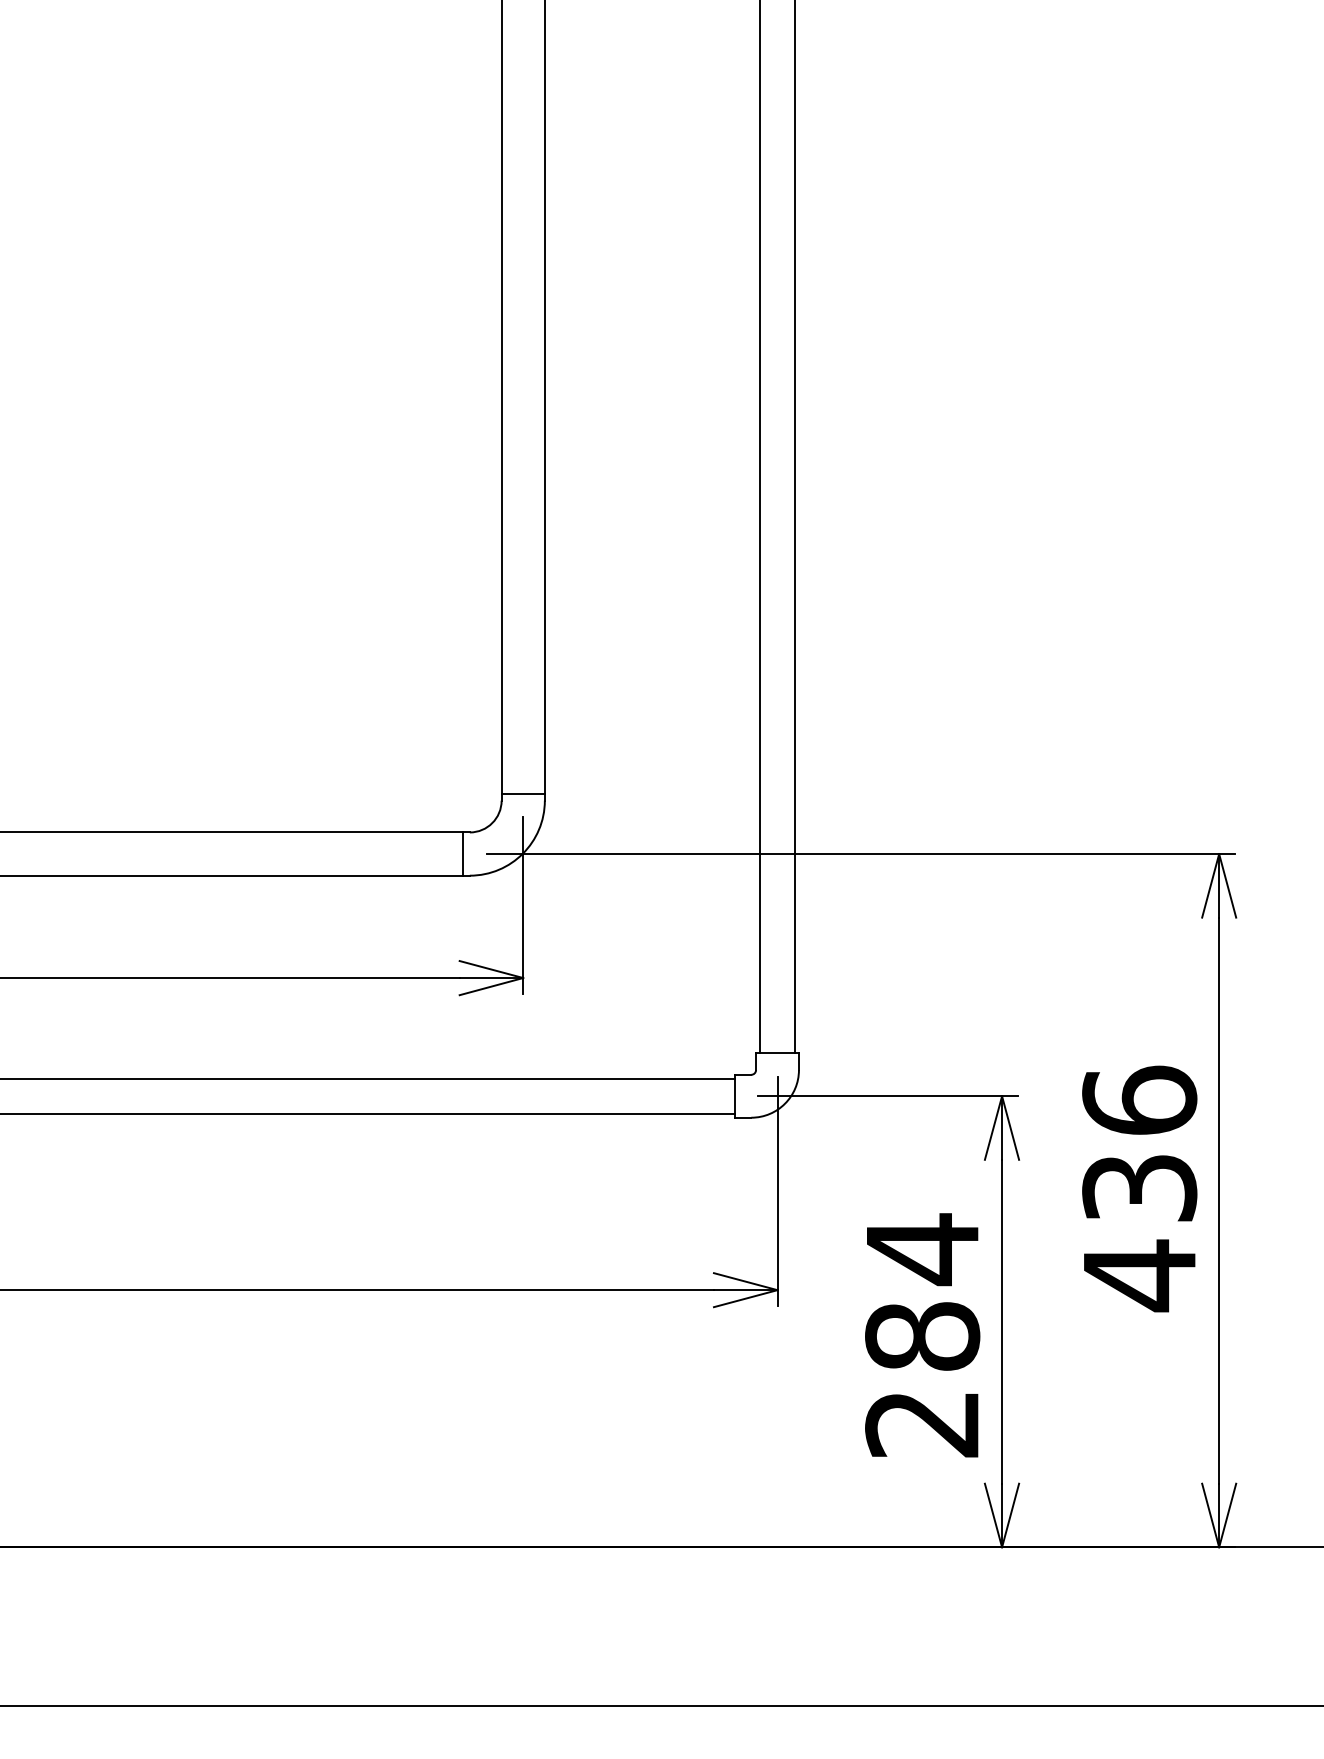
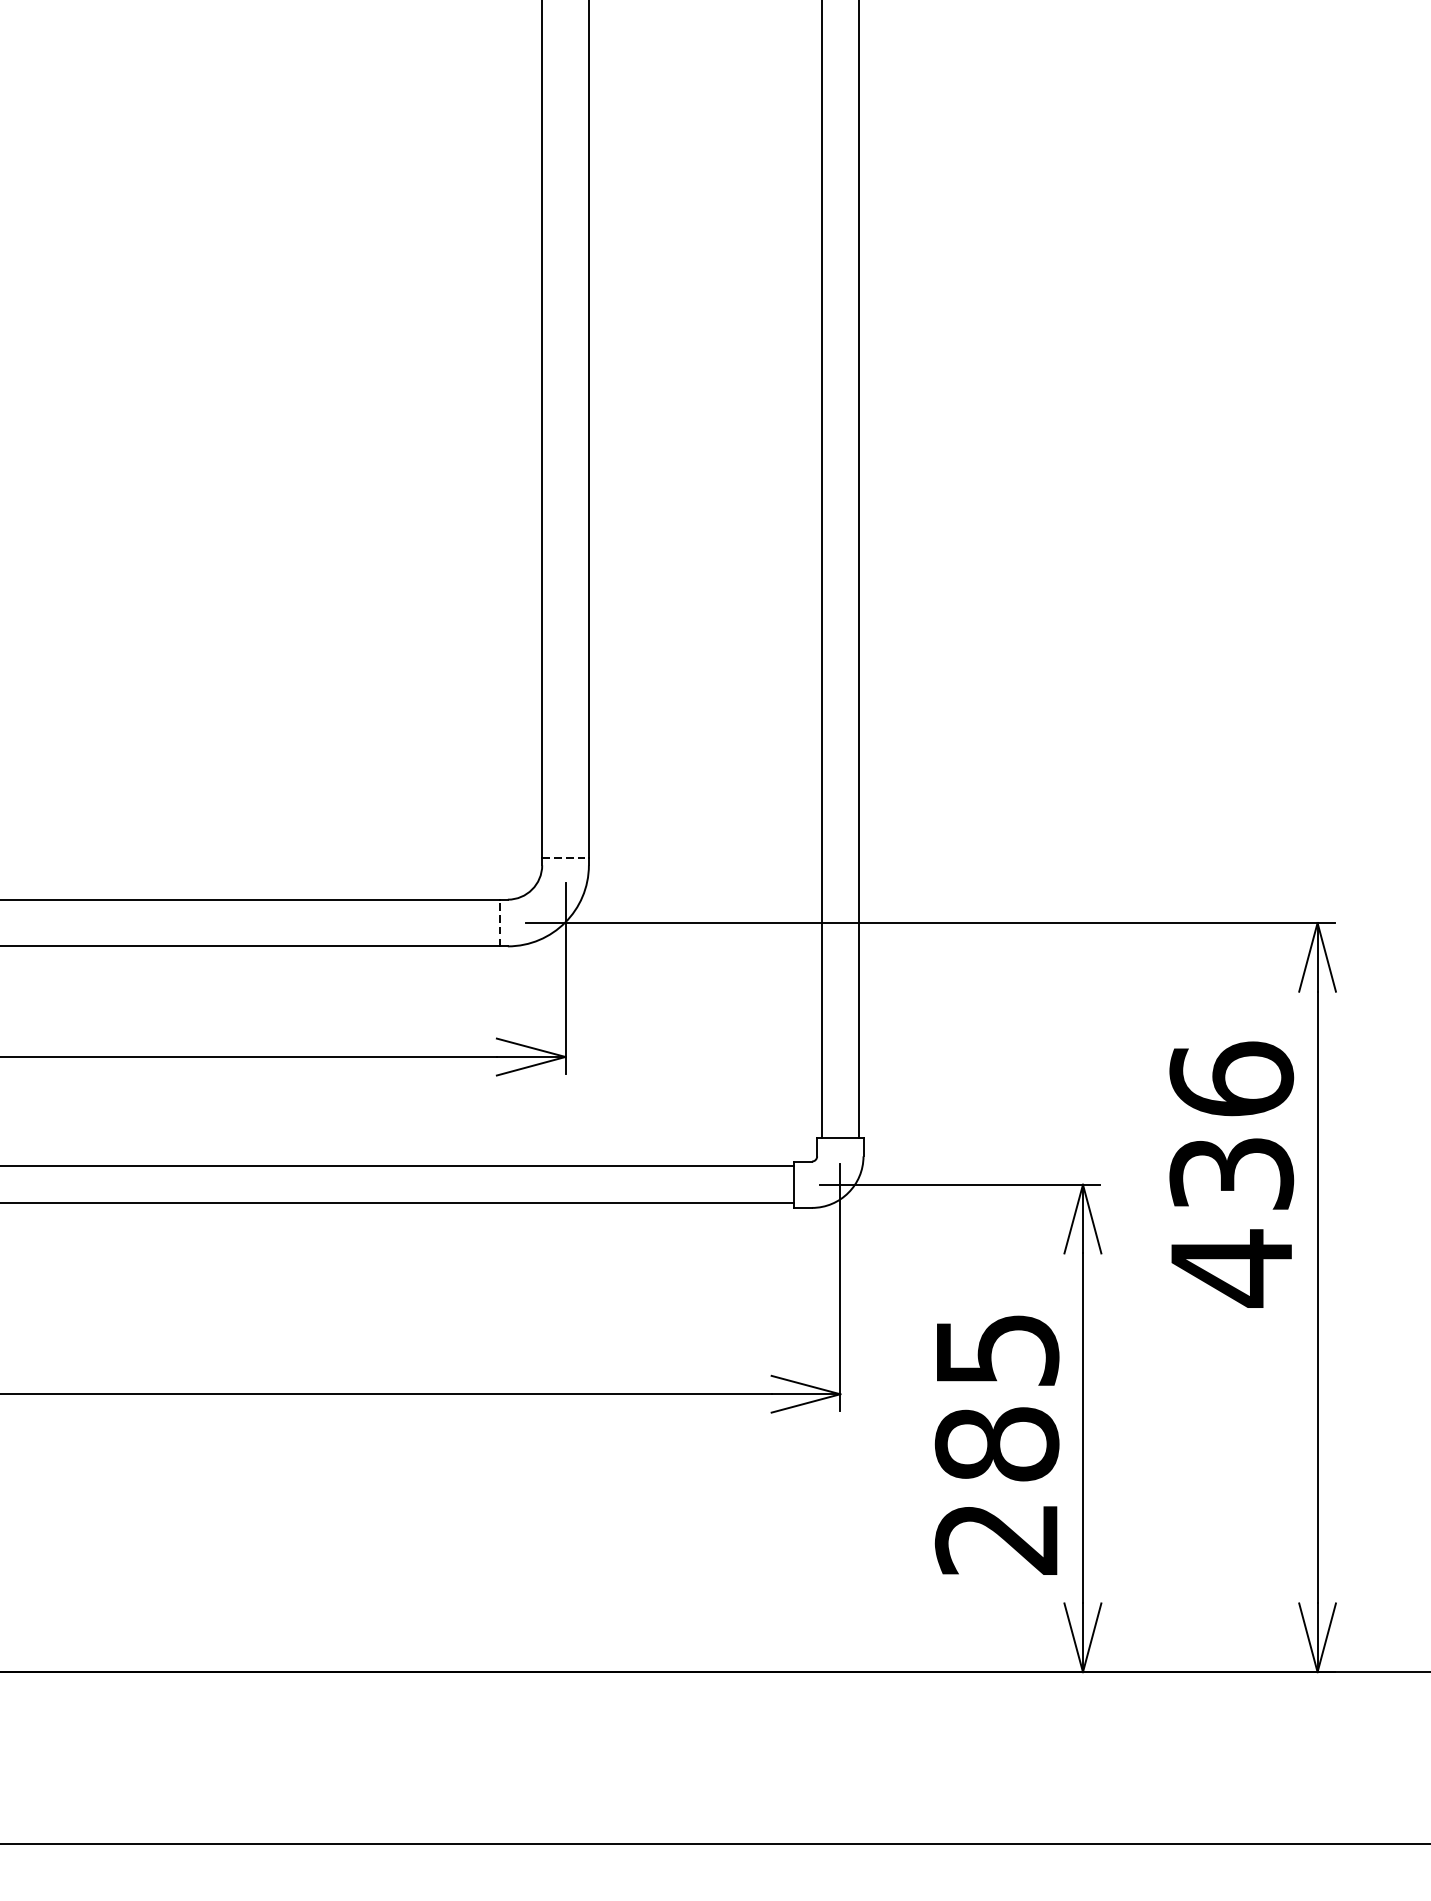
line: (523, 793) -> (565, 857), solid -> dashed
line: (462, 854) -> (499, 923), solid -> dashed
text: (1139, 1188) -> (1231, 1174), moved
text: (923, 1249) -> (998, 1350), 284 -> 285

